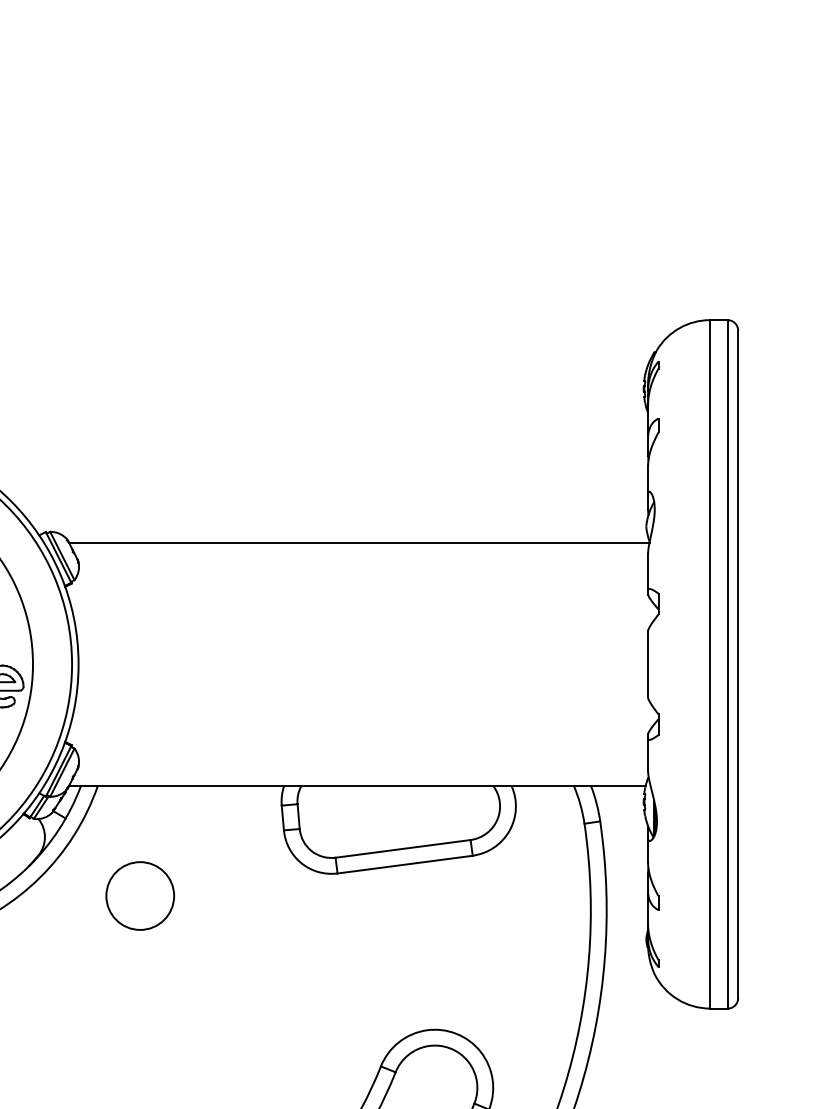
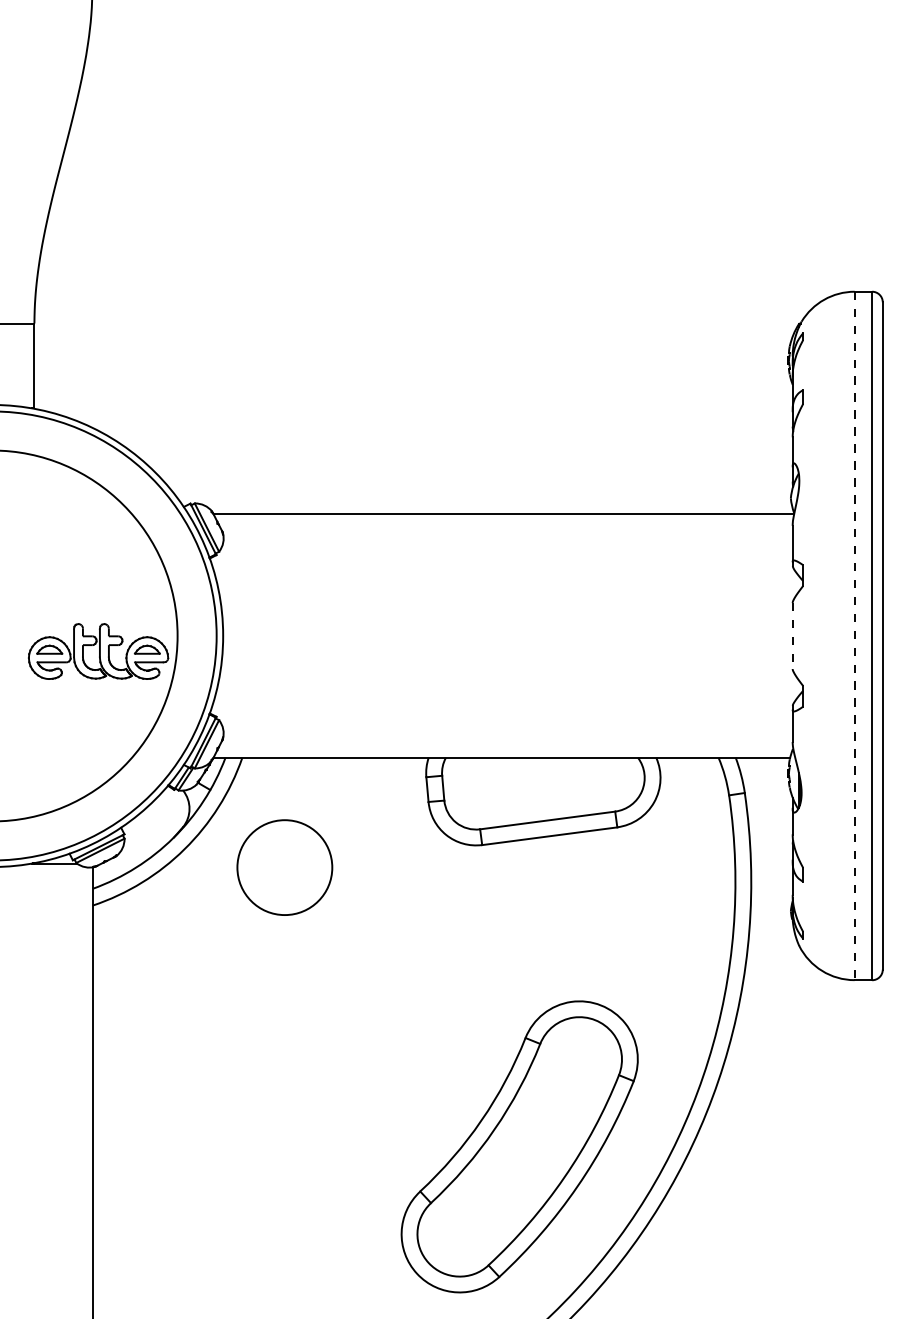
line: (647, 664) -> (792, 636), solid -> dashed
line: (709, 664) -> (854, 636), solid -> dashed
circle: (139, 895) -> (284, 867), size x1.4

